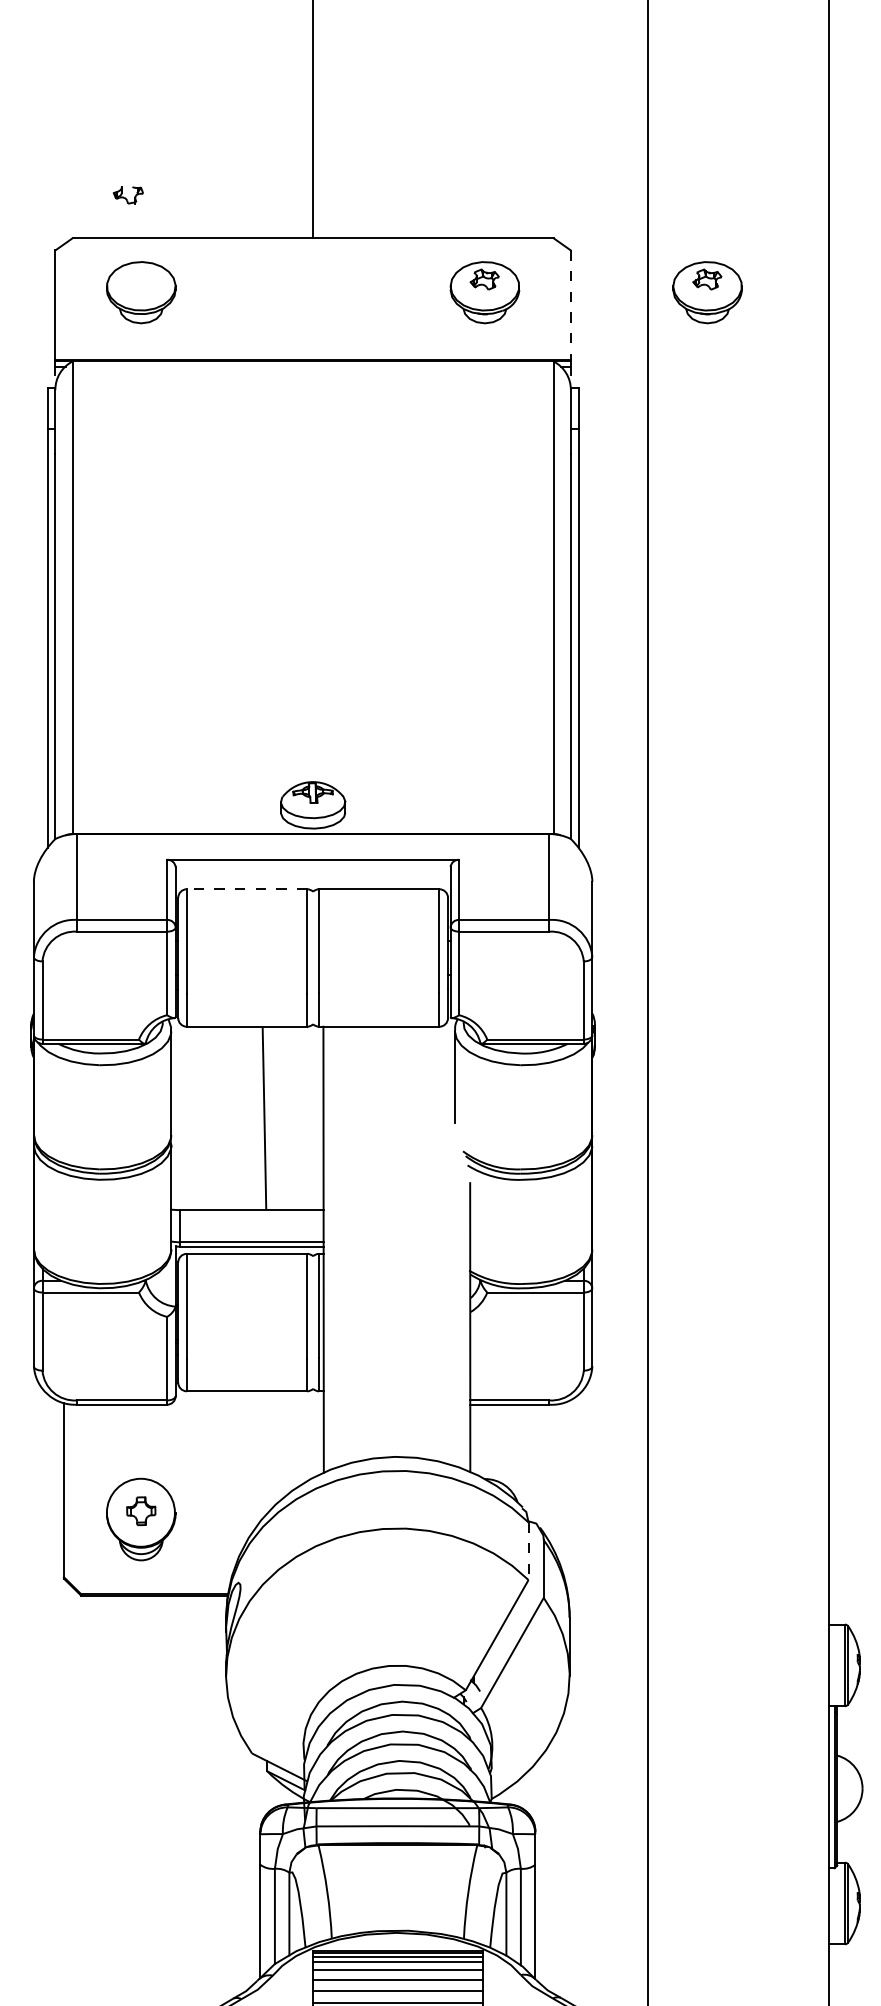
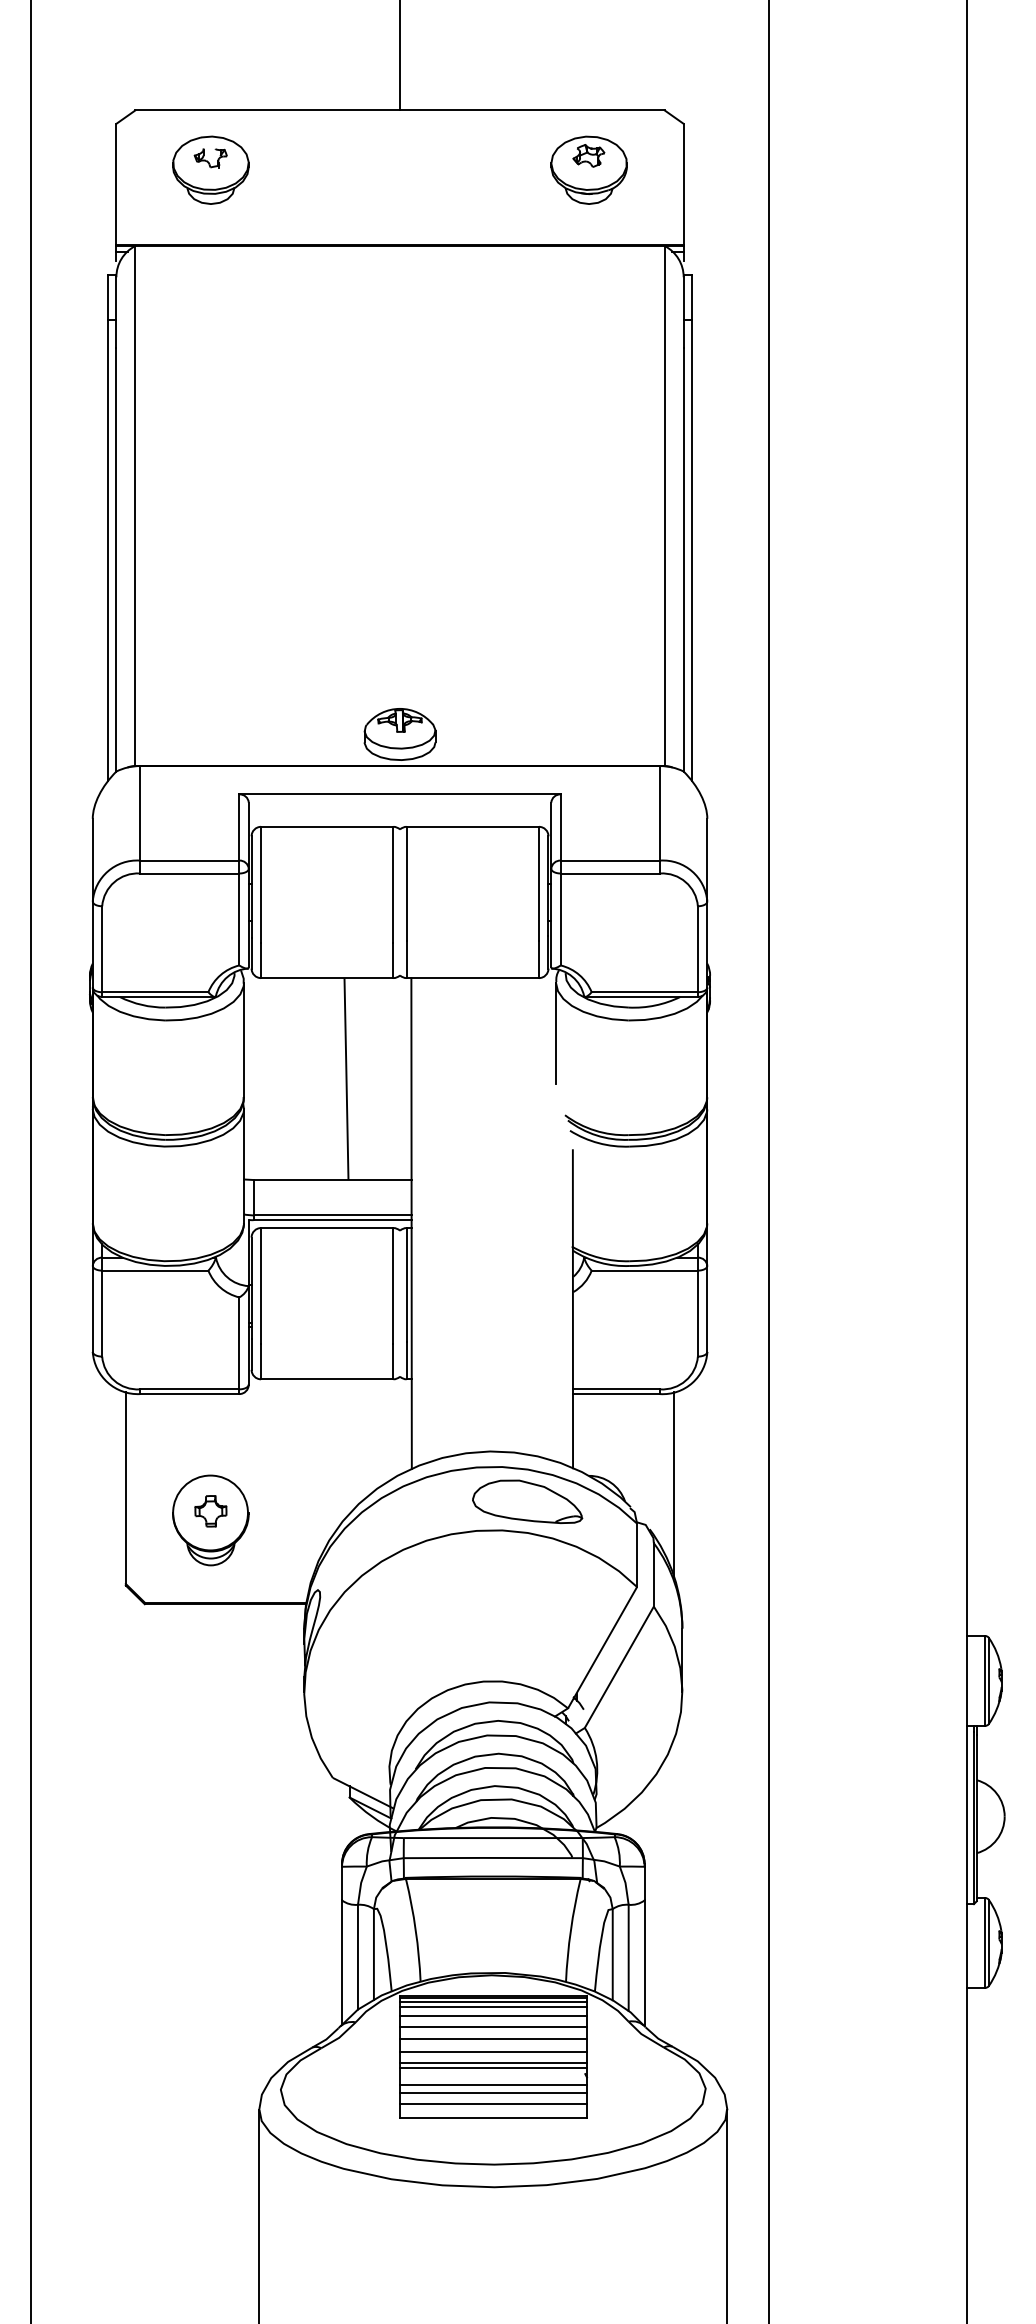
part: (128, 195) -> (210, 158), moved
part: (707, 291) -> (833, 169), removed
line: (570, 305) -> (683, 184), dashed -> solid
line: (246, 888) -> (326, 826), dashed -> solid
line: (562, 1486) -> (674, 1484), added
part: (428, 1502) -> (527, 1501), added
line: (528, 1551) -> (637, 1555), dashed -> solid

